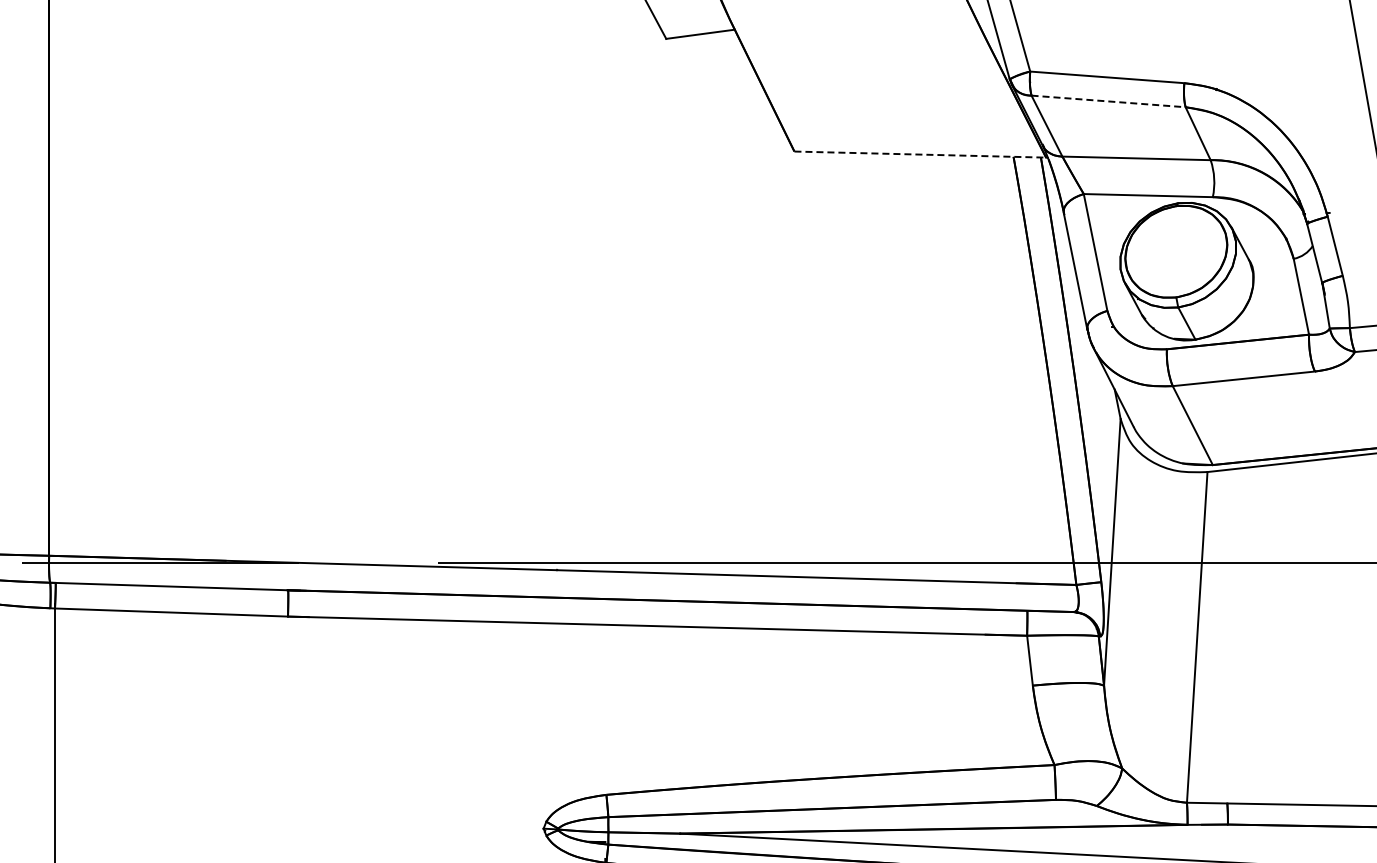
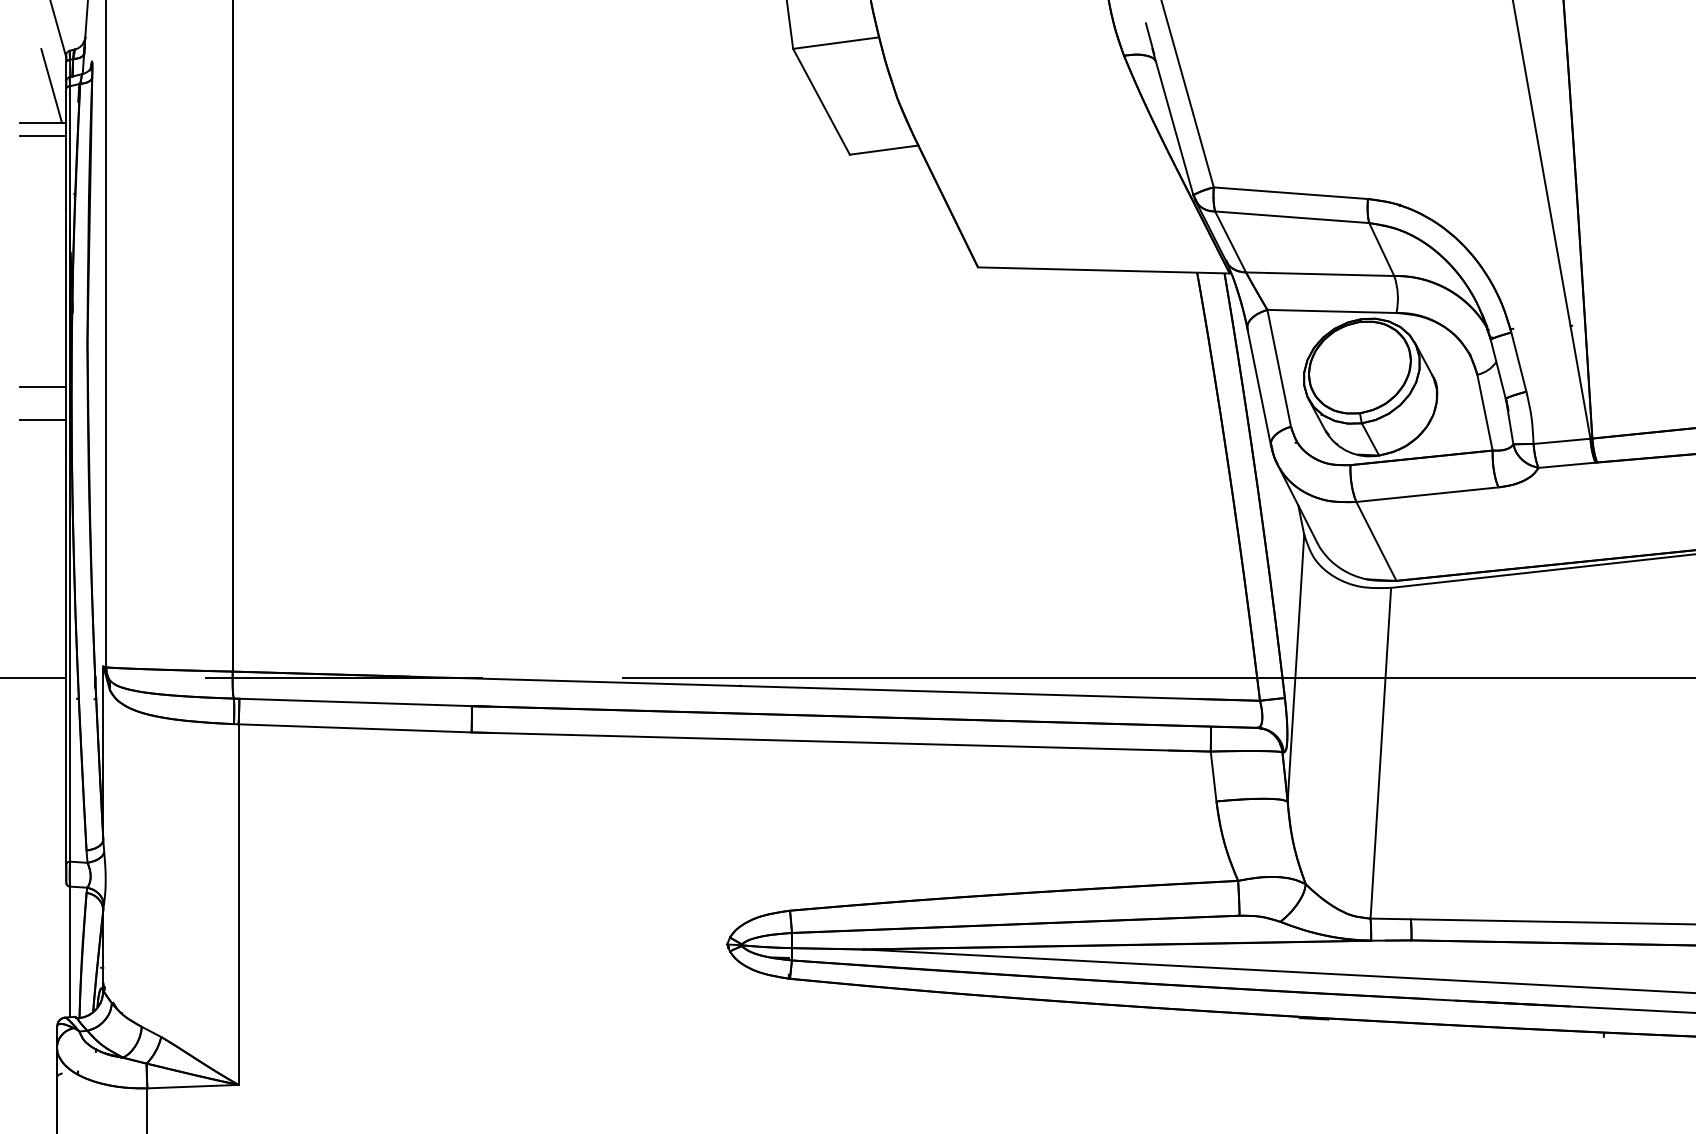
line: (1108, 101) -> (1292, 217), dashed -> solid
line: (919, 154) -> (1103, 270), dashed -> solid

